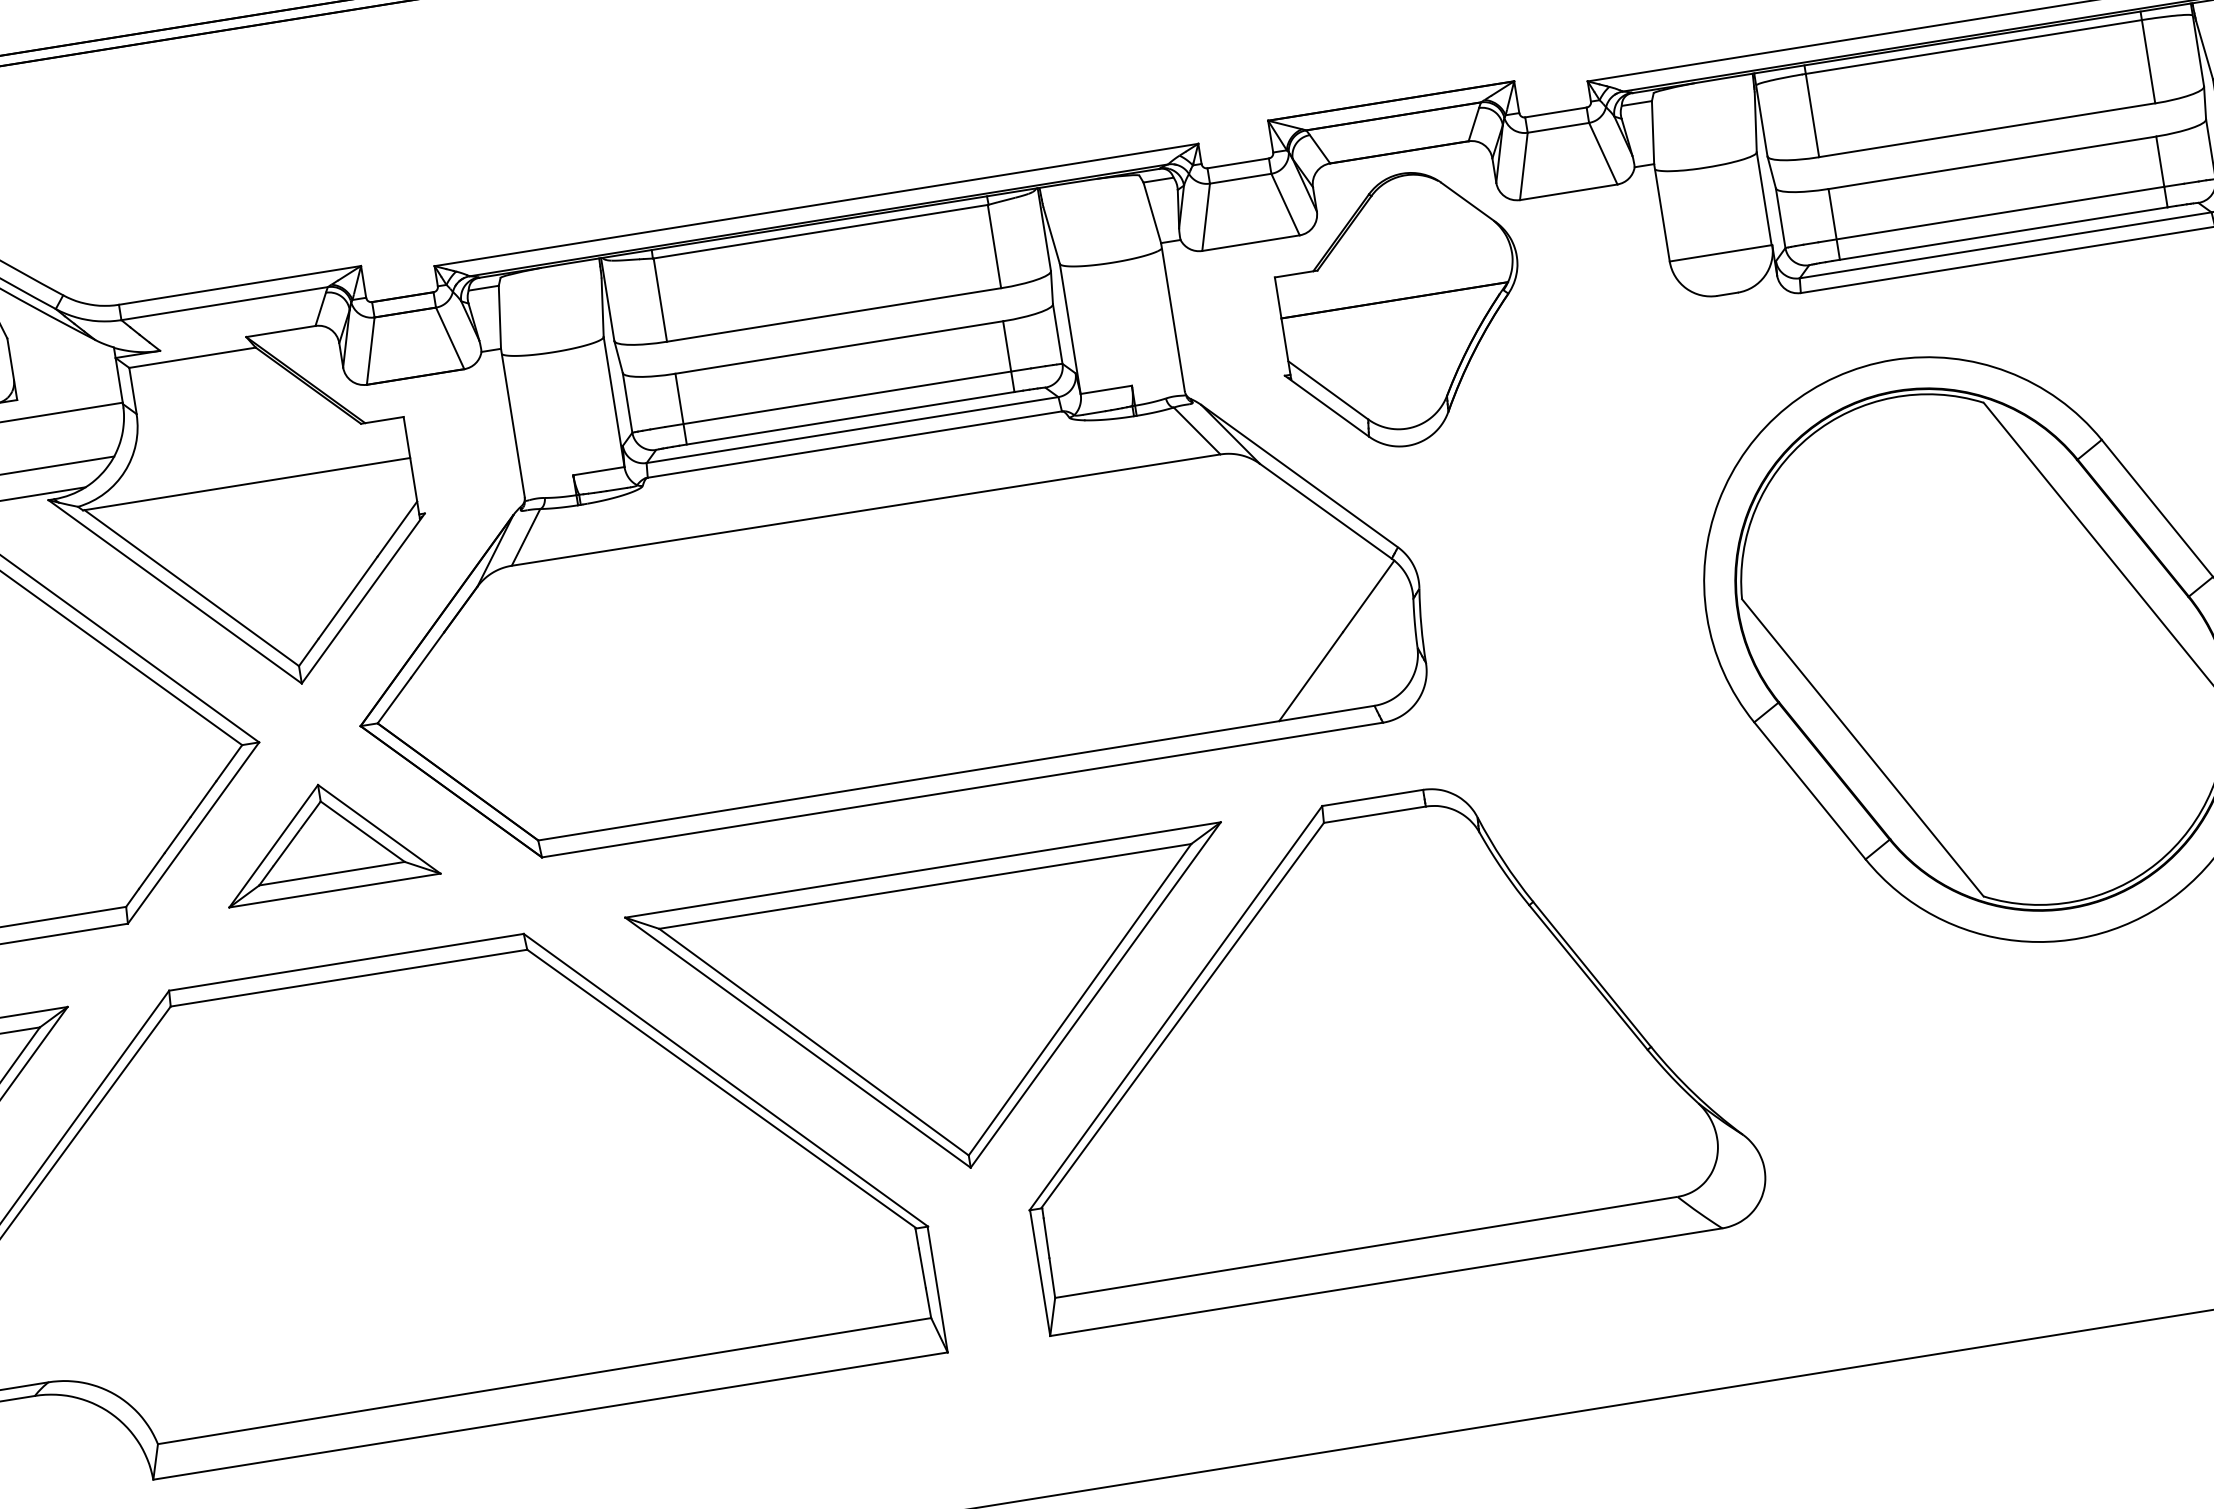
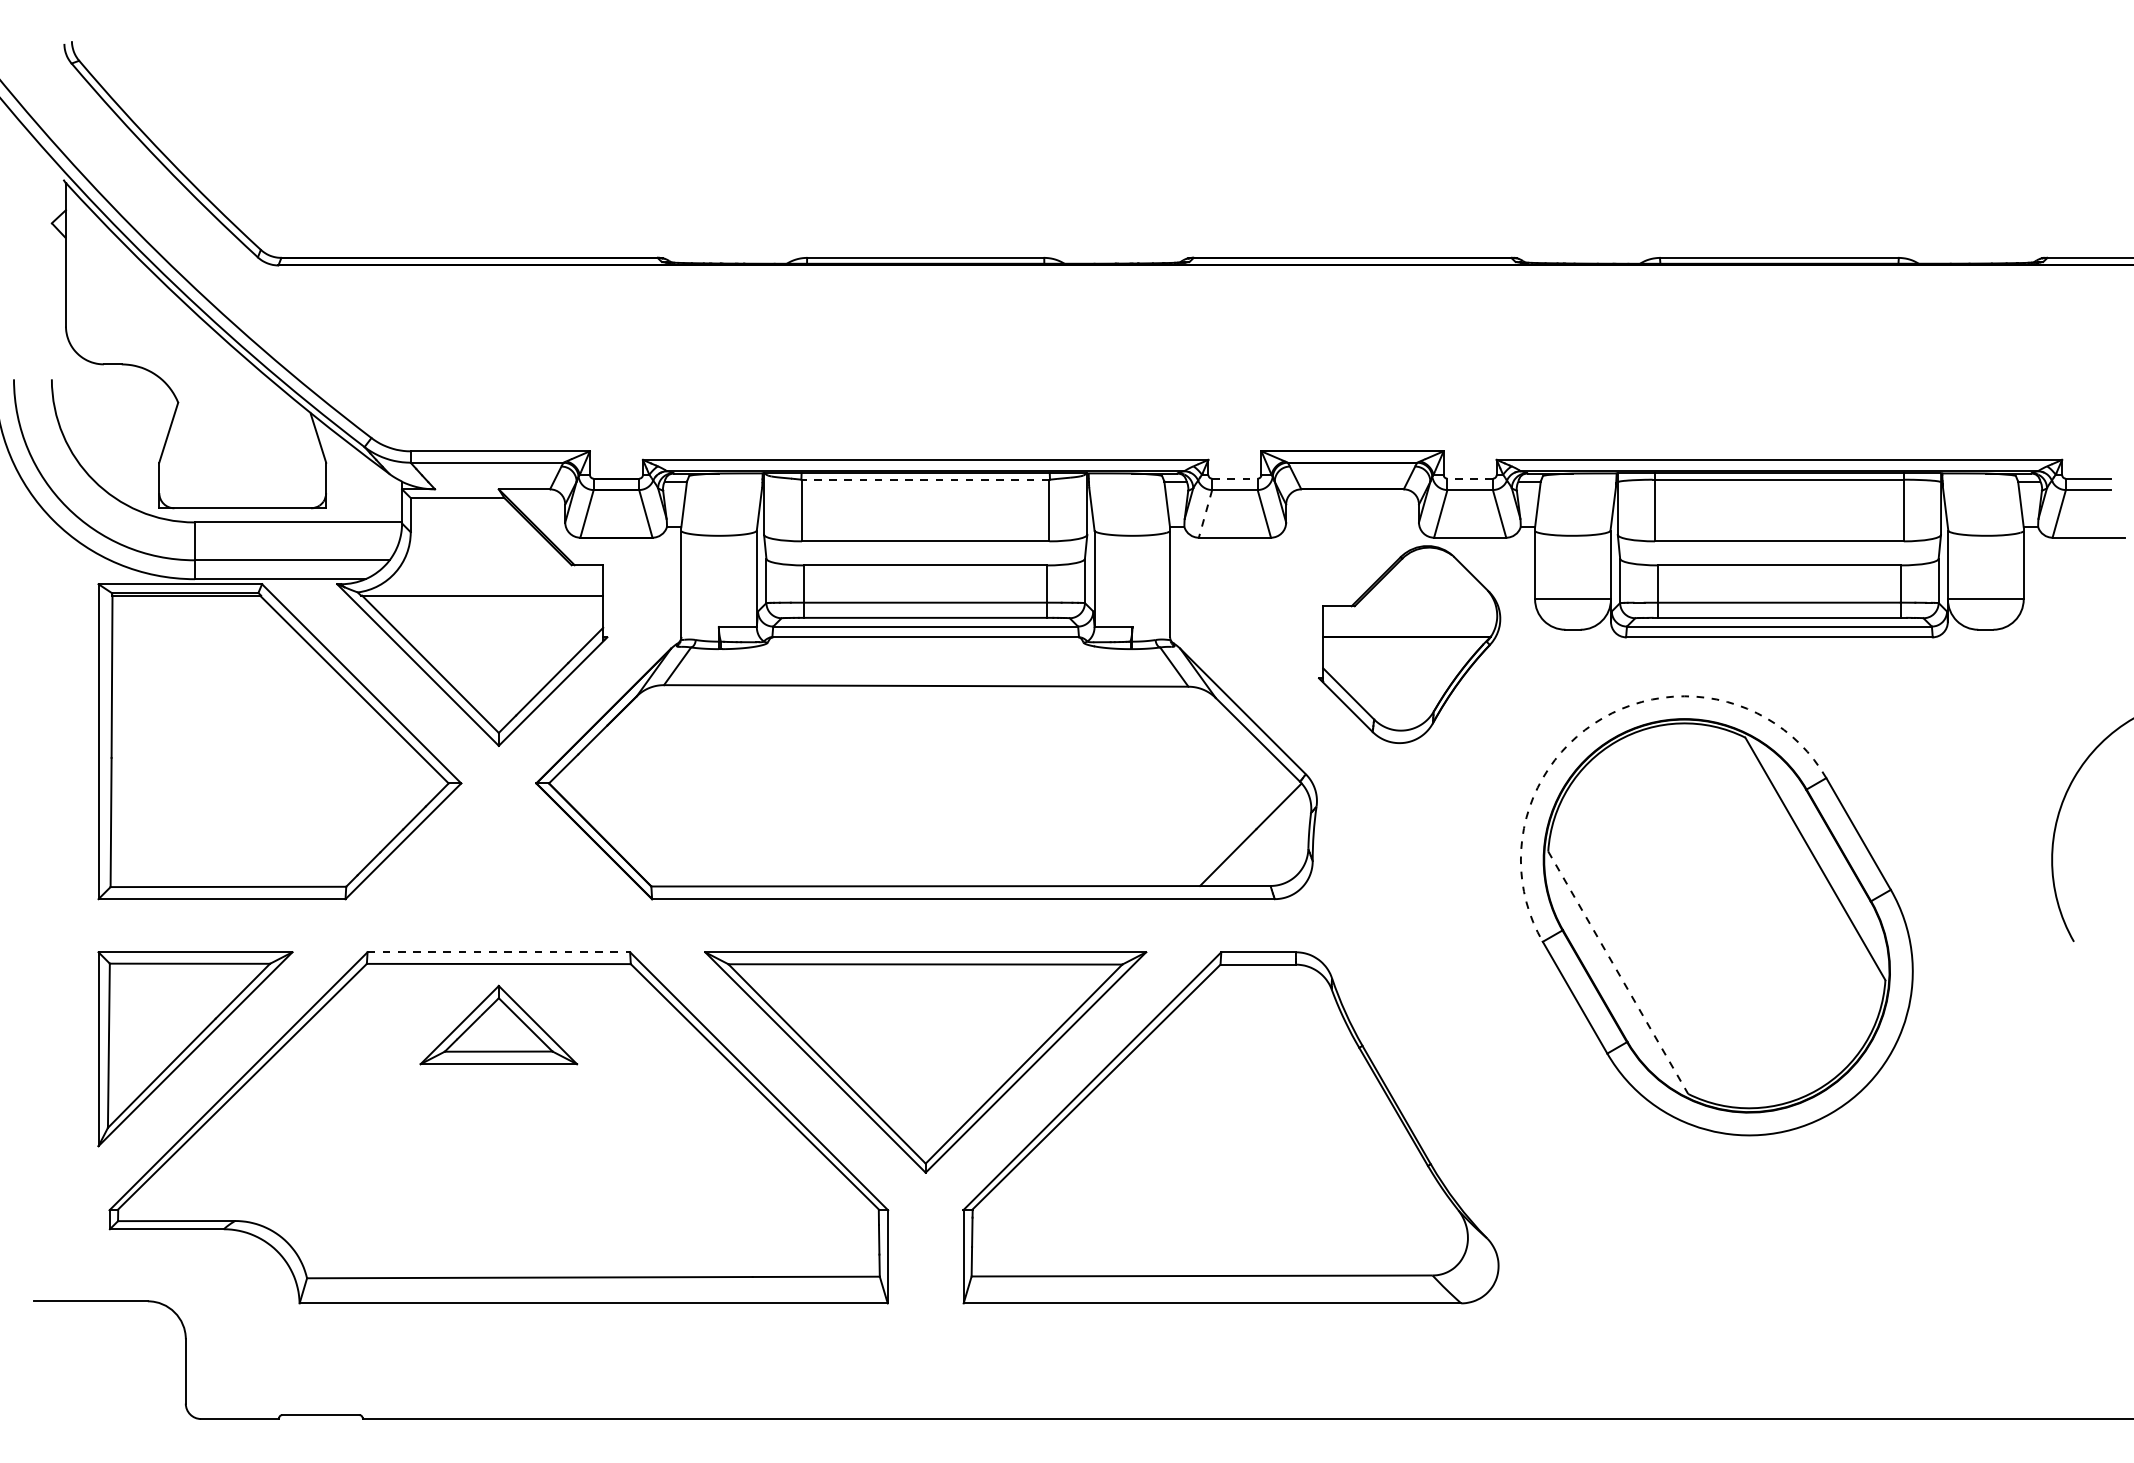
line: (1556, 112) -> (1470, 478), solid -> dashed
line: (1237, 163) -> (1234, 478), solid -> dashed
line: (1205, 216) -> (1205, 513), solid -> dashed
line: (820, 231) -> (925, 479), solid -> dashed
part: (1399, 310) -> (1409, 644), moved
arc: (1786, 407) -> (1602, 718), solid -> dashed
line: (1863, 748) -> (1618, 973), solid -> dashed
part: (325, 837) -> (498, 1024), moved
line: (347, 962) -> (499, 952), solid -> dashed

